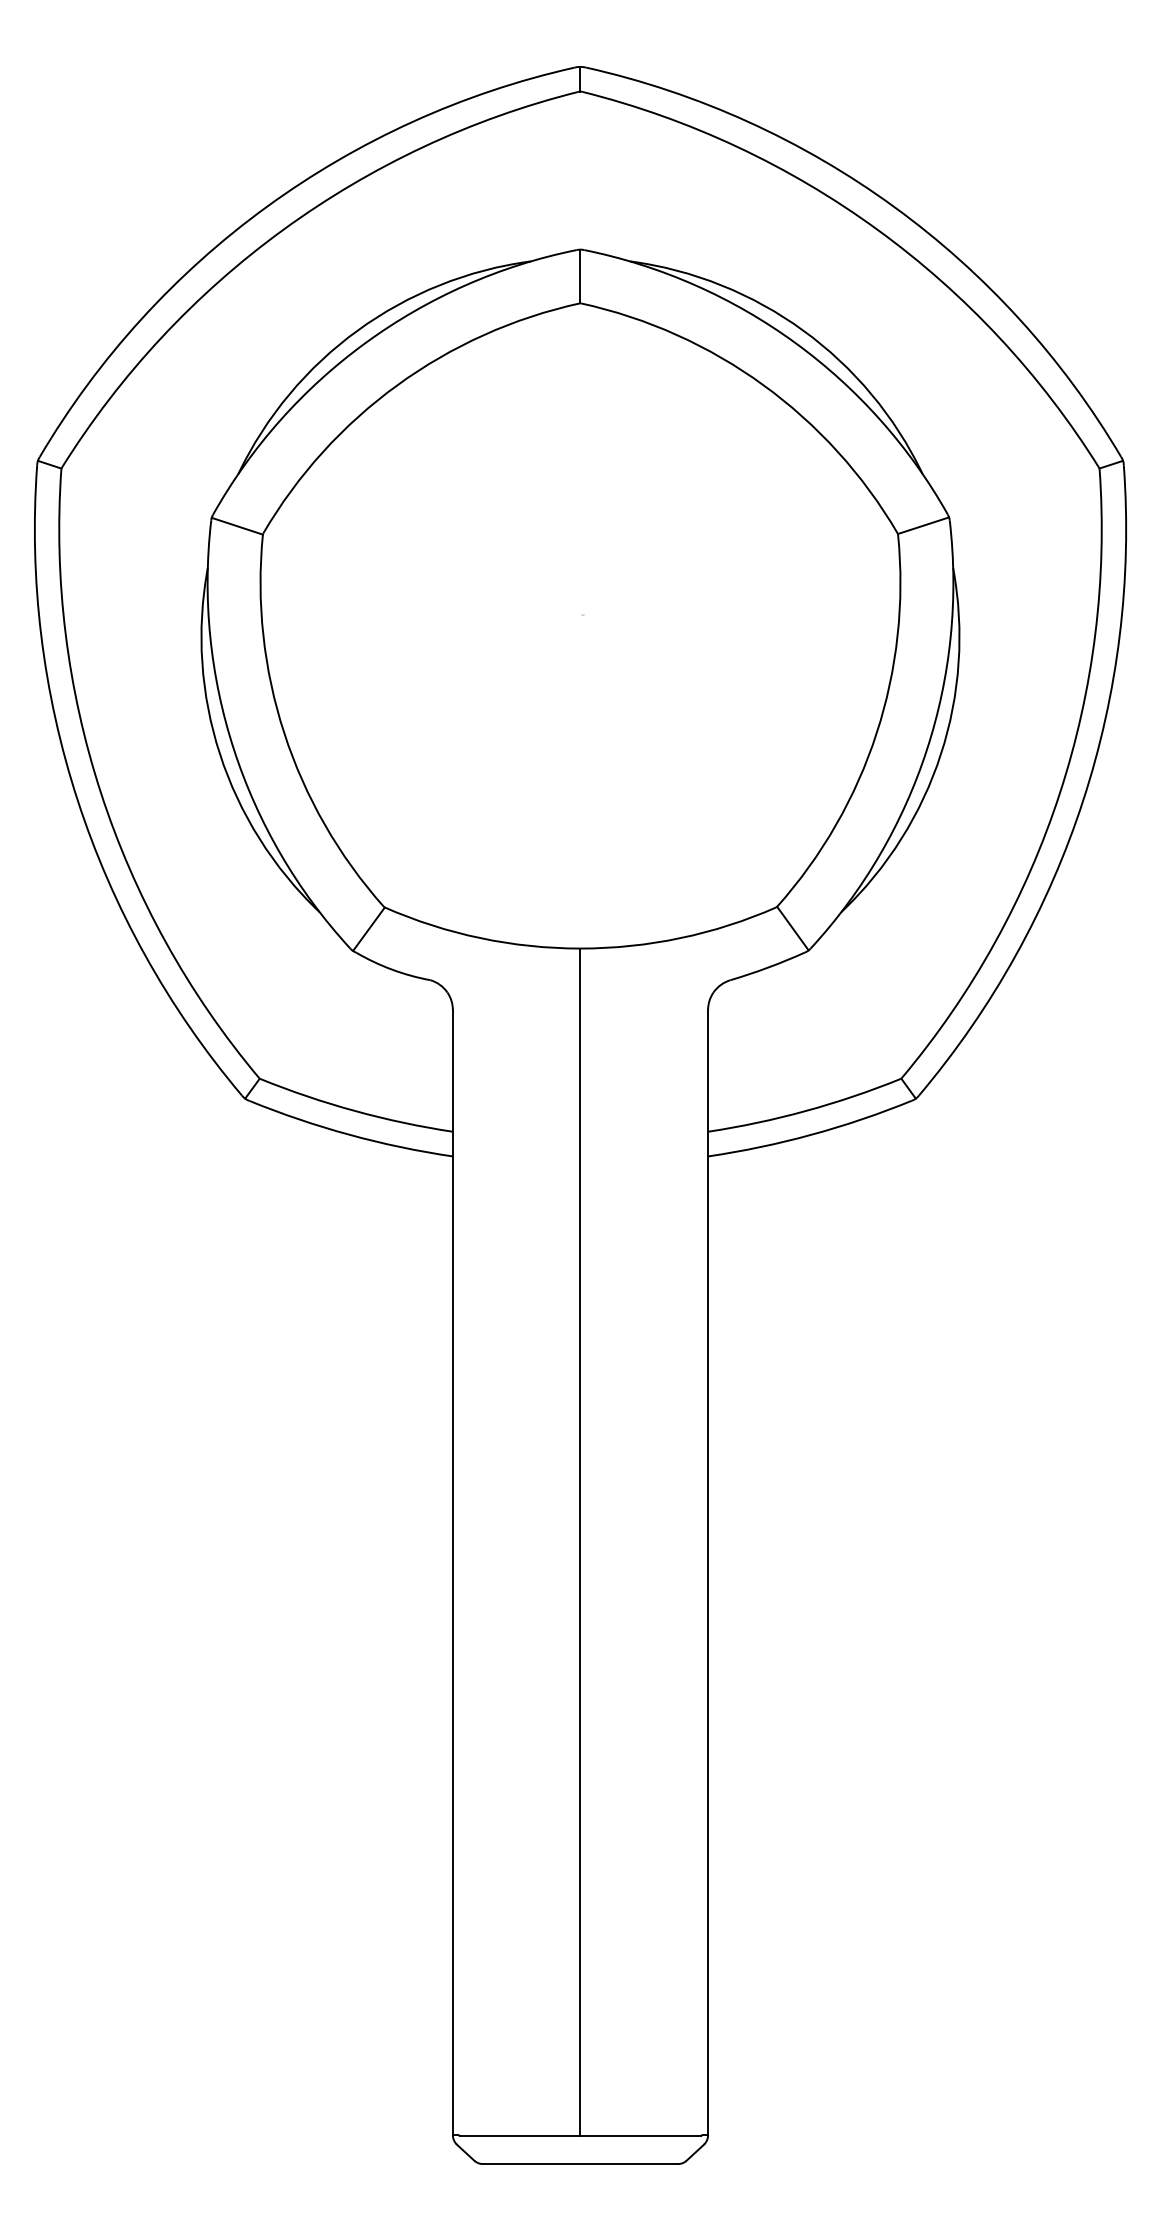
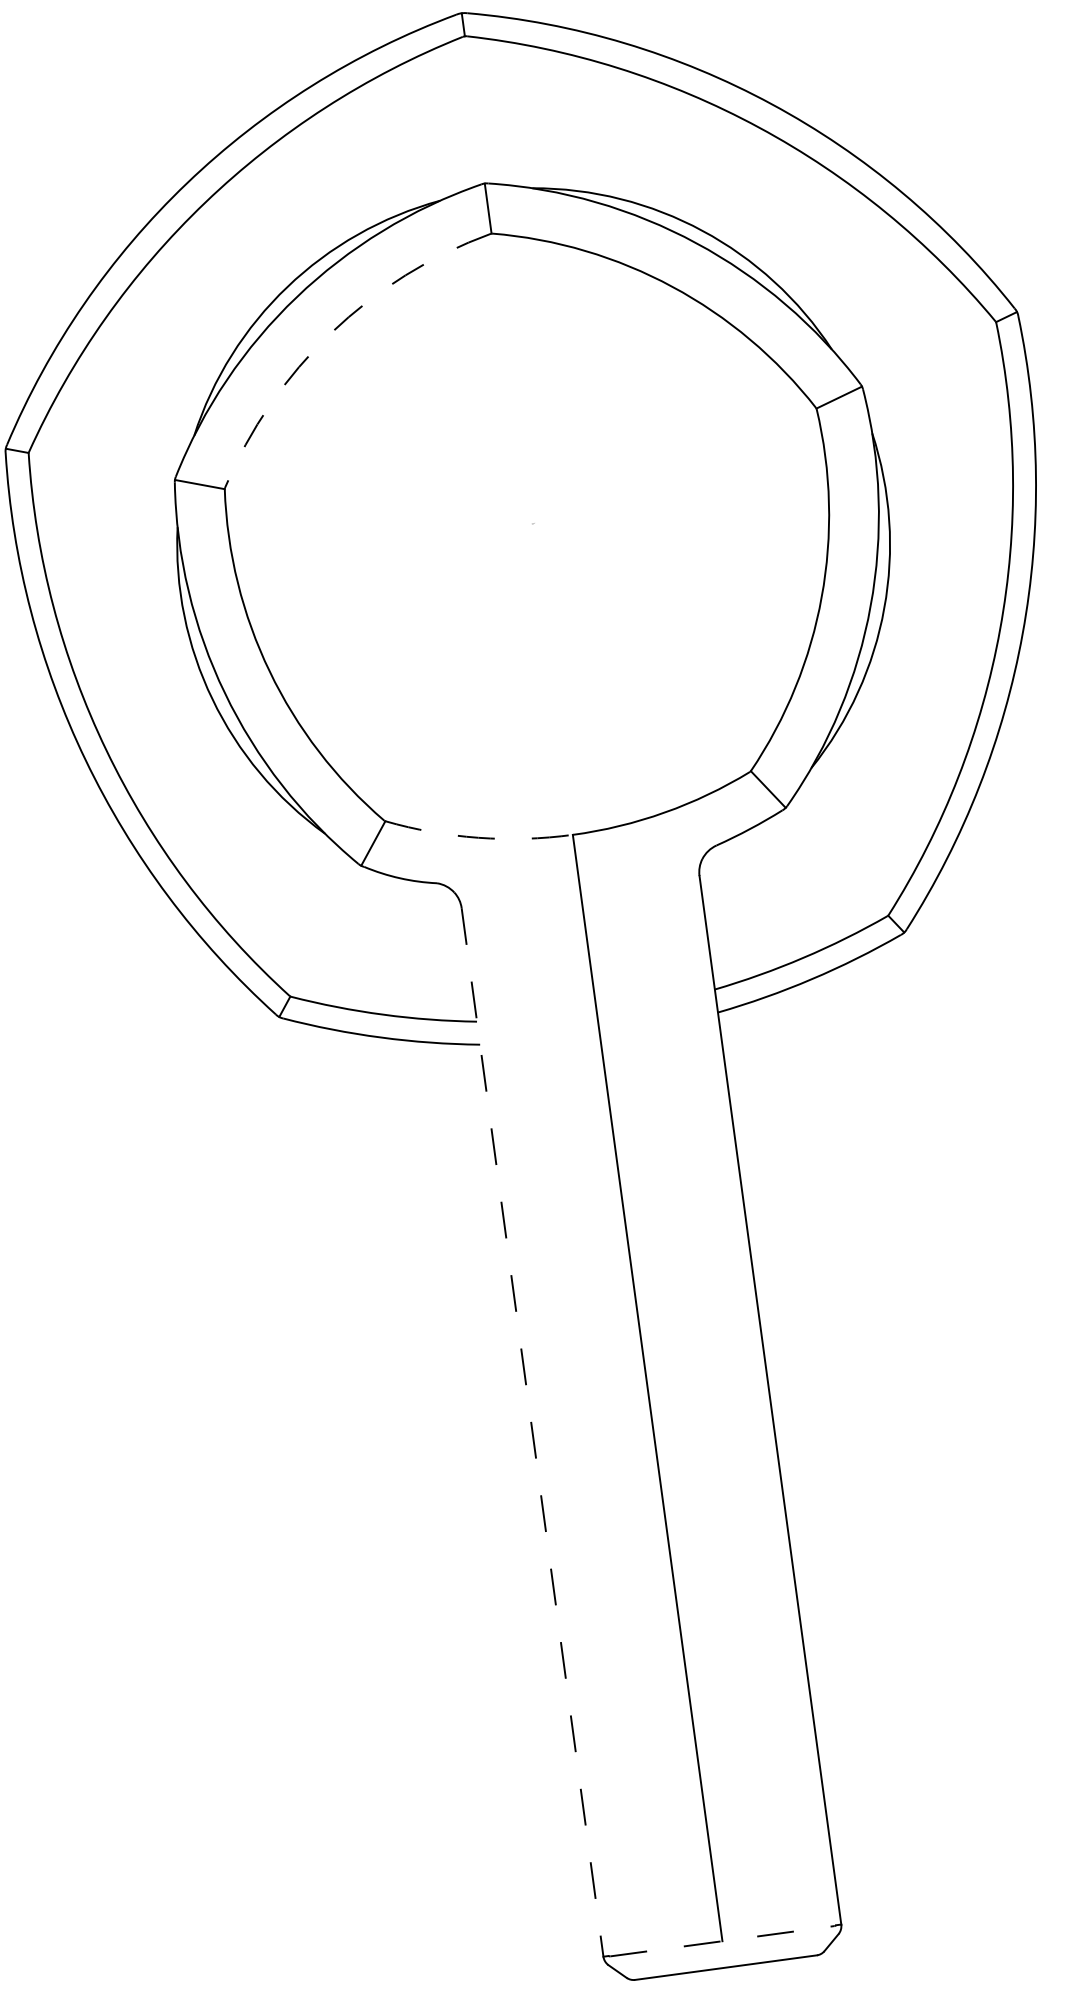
arc: (397, 385) -> (331, 333), solid -> dashed
arc: (480, 938) -> (478, 838), solid -> dashed
line: (452, 1572) -> (532, 1432), solid -> dashed
line: (581, 2135) -> (723, 1940), solid -> dashed

